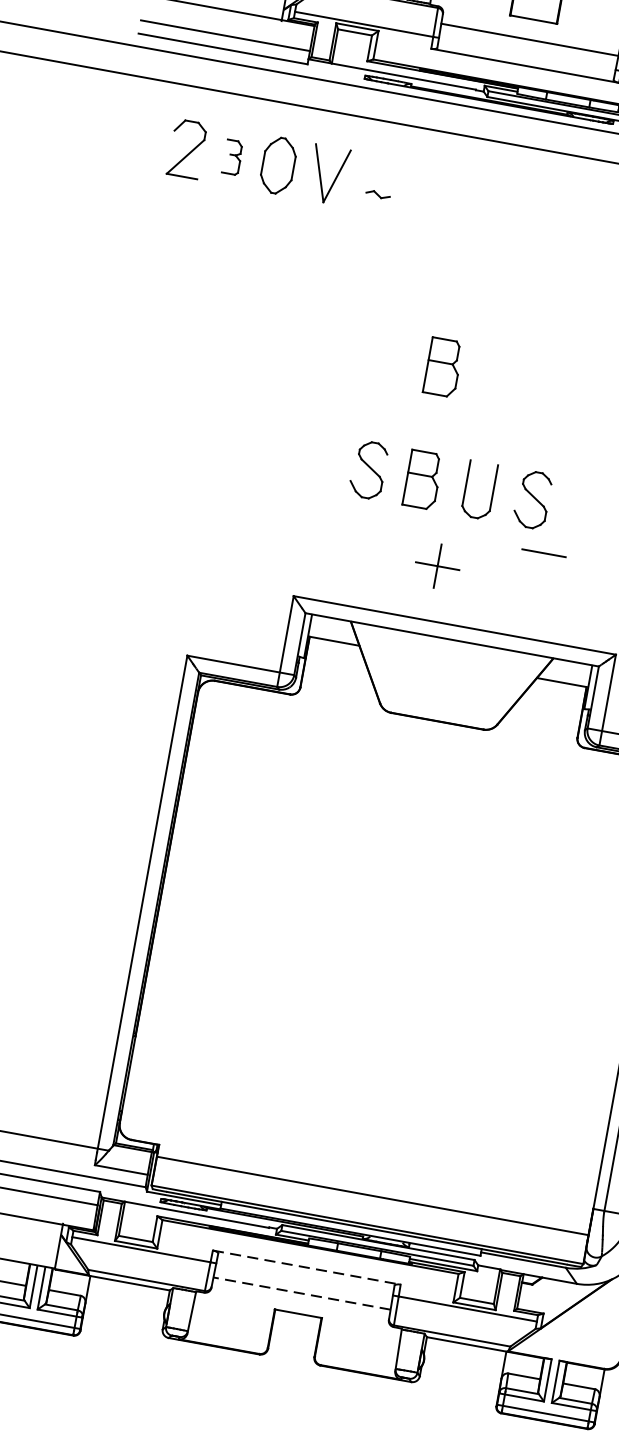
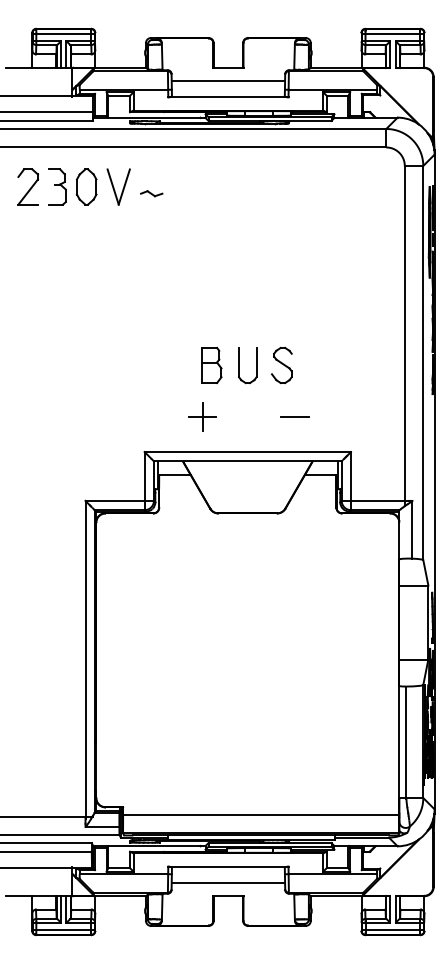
part: (232, 156) -> (57, 186), size x1.67
part: (377, 194) -> (151, 193), size x1.43
part: (443, 367) -> (211, 293), removed
part: (367, 469) -> (176, 365), removed
line: (543, 551) -> (294, 416), moved
part: (437, 564) -> (202, 416), moved
line: (306, 1267) -> (228, 866), dashed -> solid
line: (302, 1293) -> (228, 883), dashed -> solid

